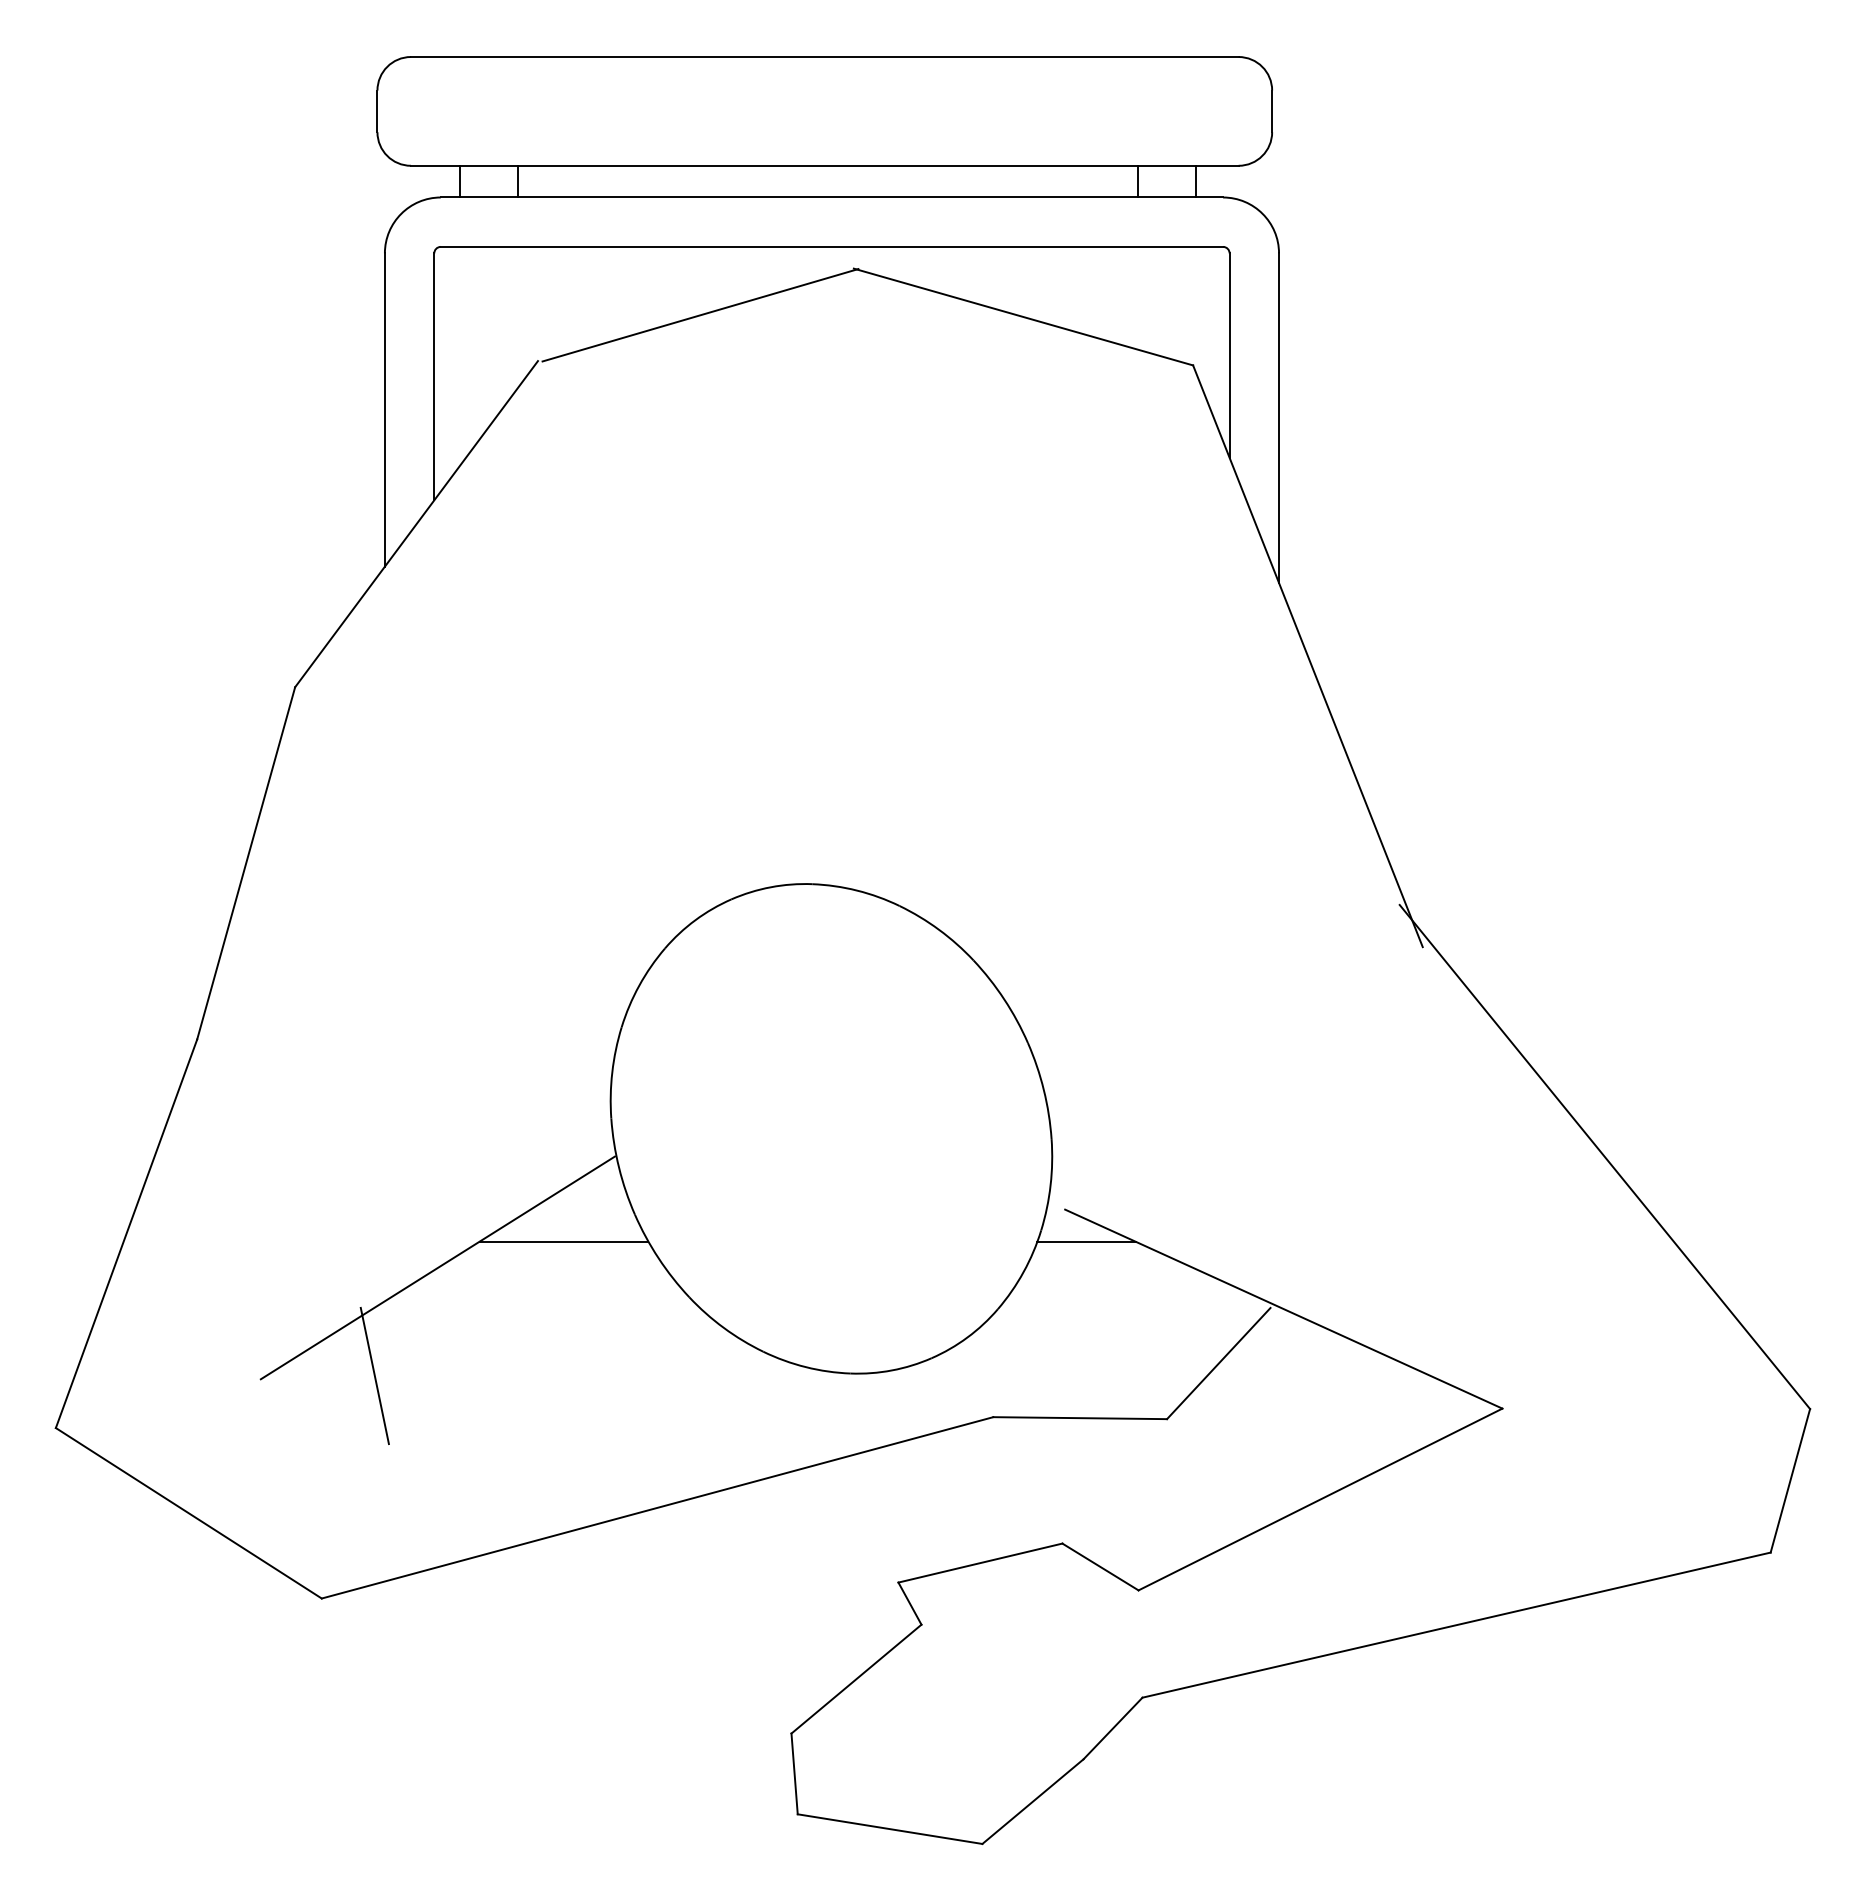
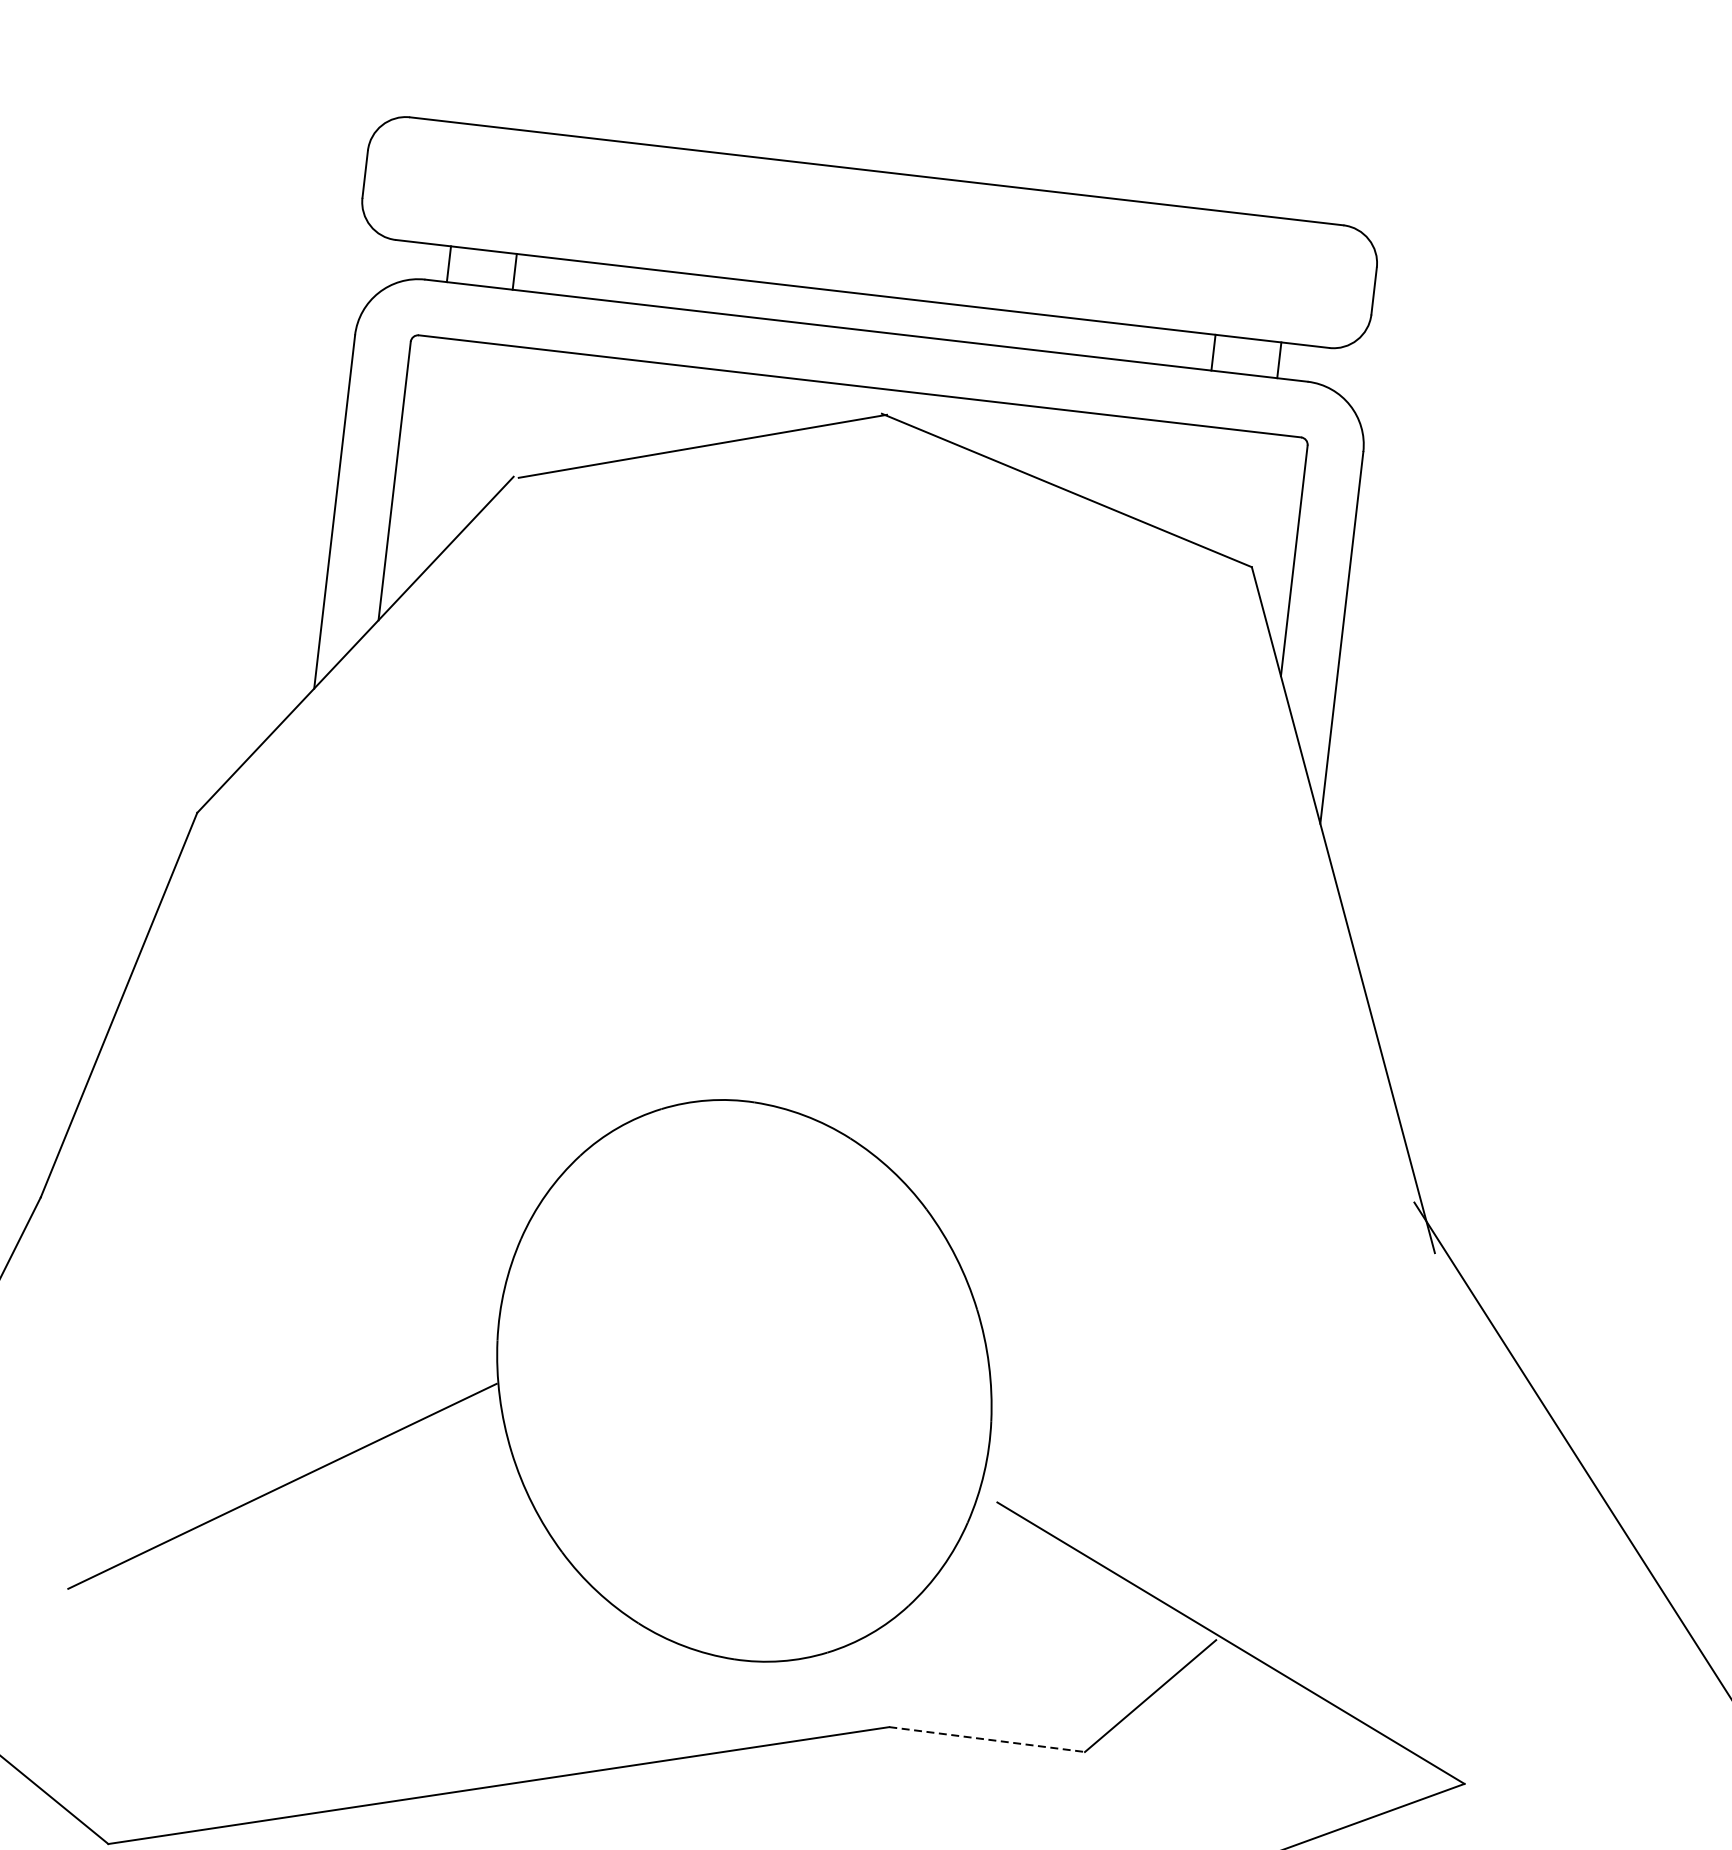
line: (563, 1241) -> (427, 1472), removed
line: (1086, 1241) -> (1017, 1541), removed
line: (374, 1375) -> (196, 1599), removed
line: (1080, 1418) -> (987, 1740), solid -> dashed

